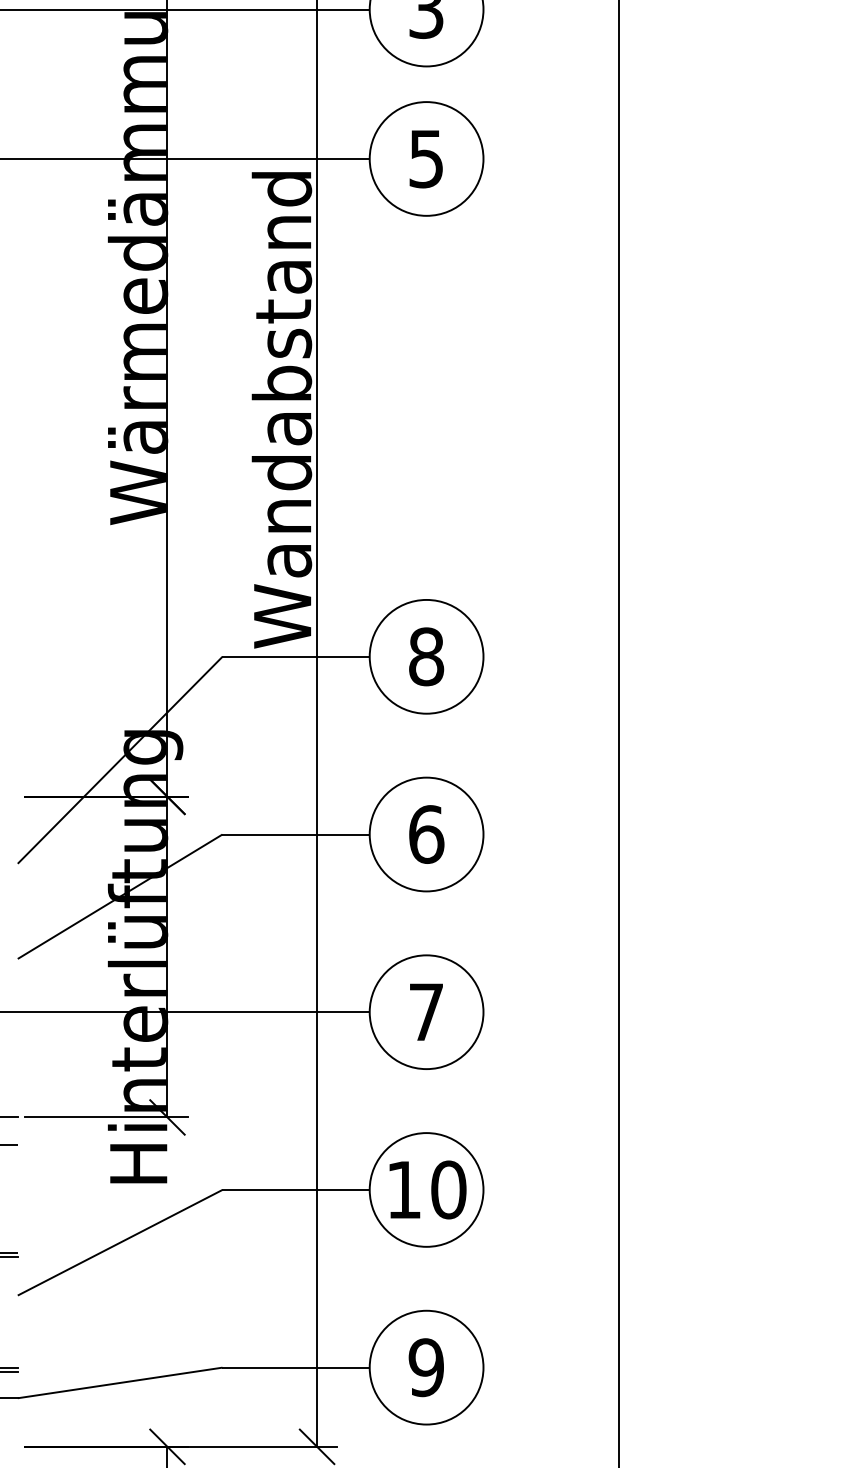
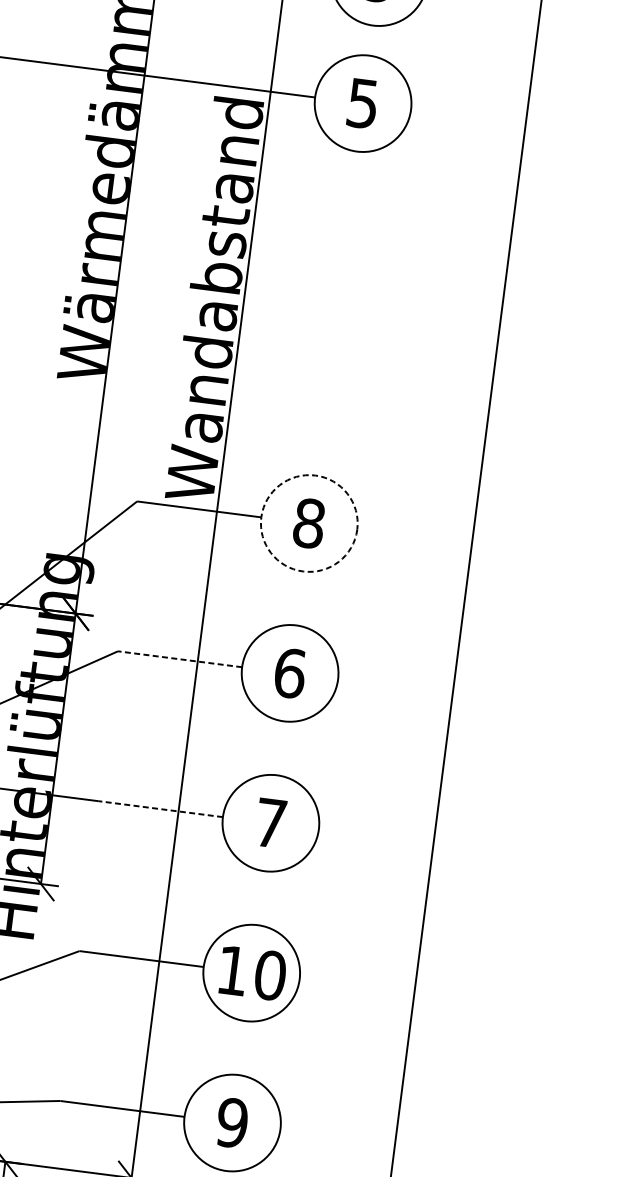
circle: (426, 656) -> (309, 523), solid -> dashed
line: (296, 834) -> (180, 659), solid -> dashed
line: (296, 1012) -> (161, 809), solid -> dashed

